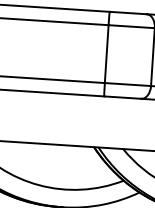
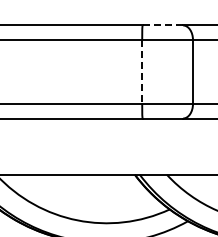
line: (128, 13) -> (163, 25), solid -> dashed
line: (107, 53) -> (142, 71), solid -> dashed

